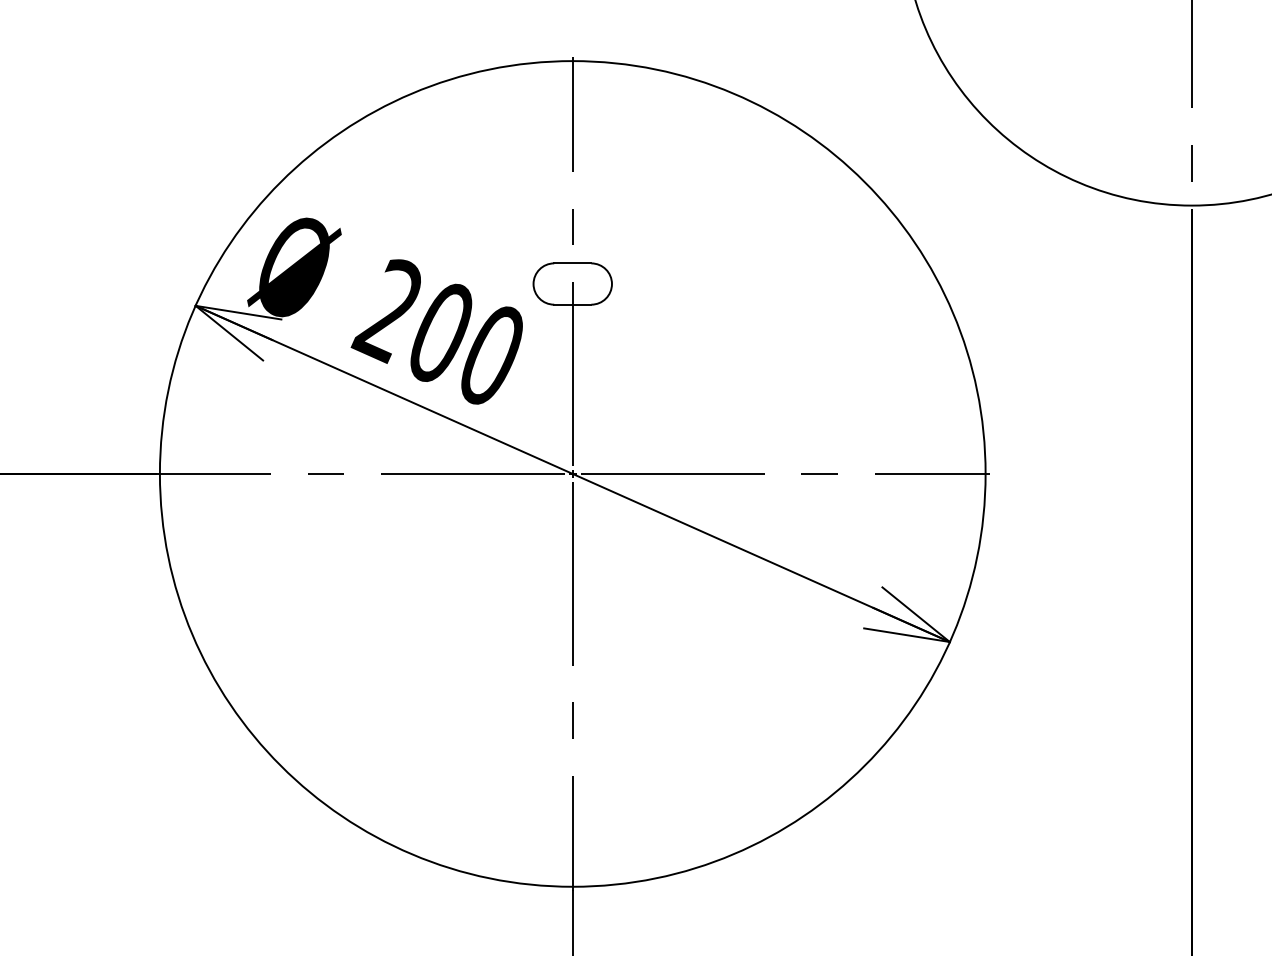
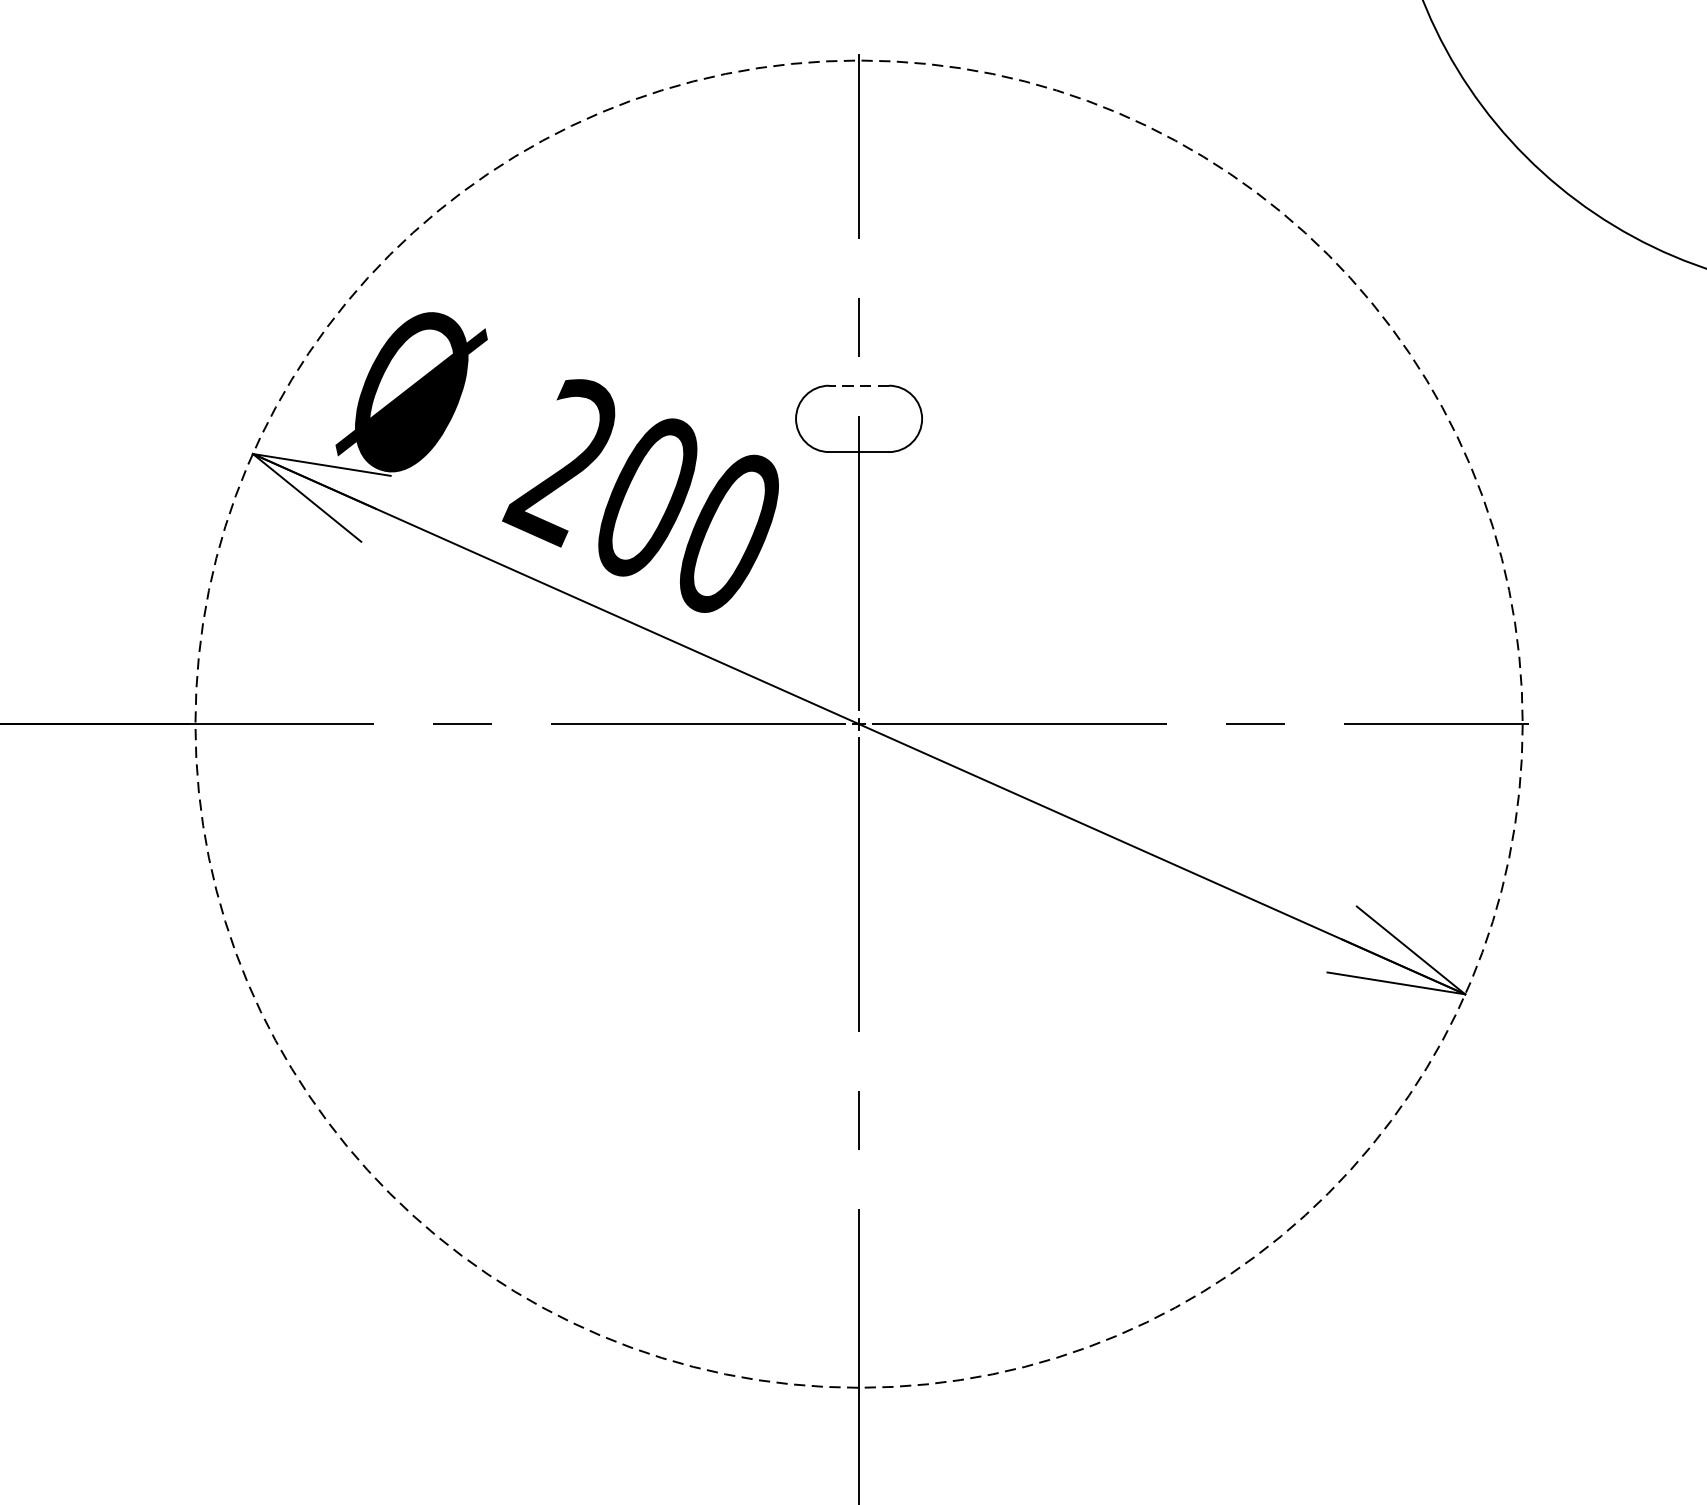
line: (572, 263) -> (858, 385), solid -> dashed
circle: (572, 473) -> (858, 723), solid -> dashed

